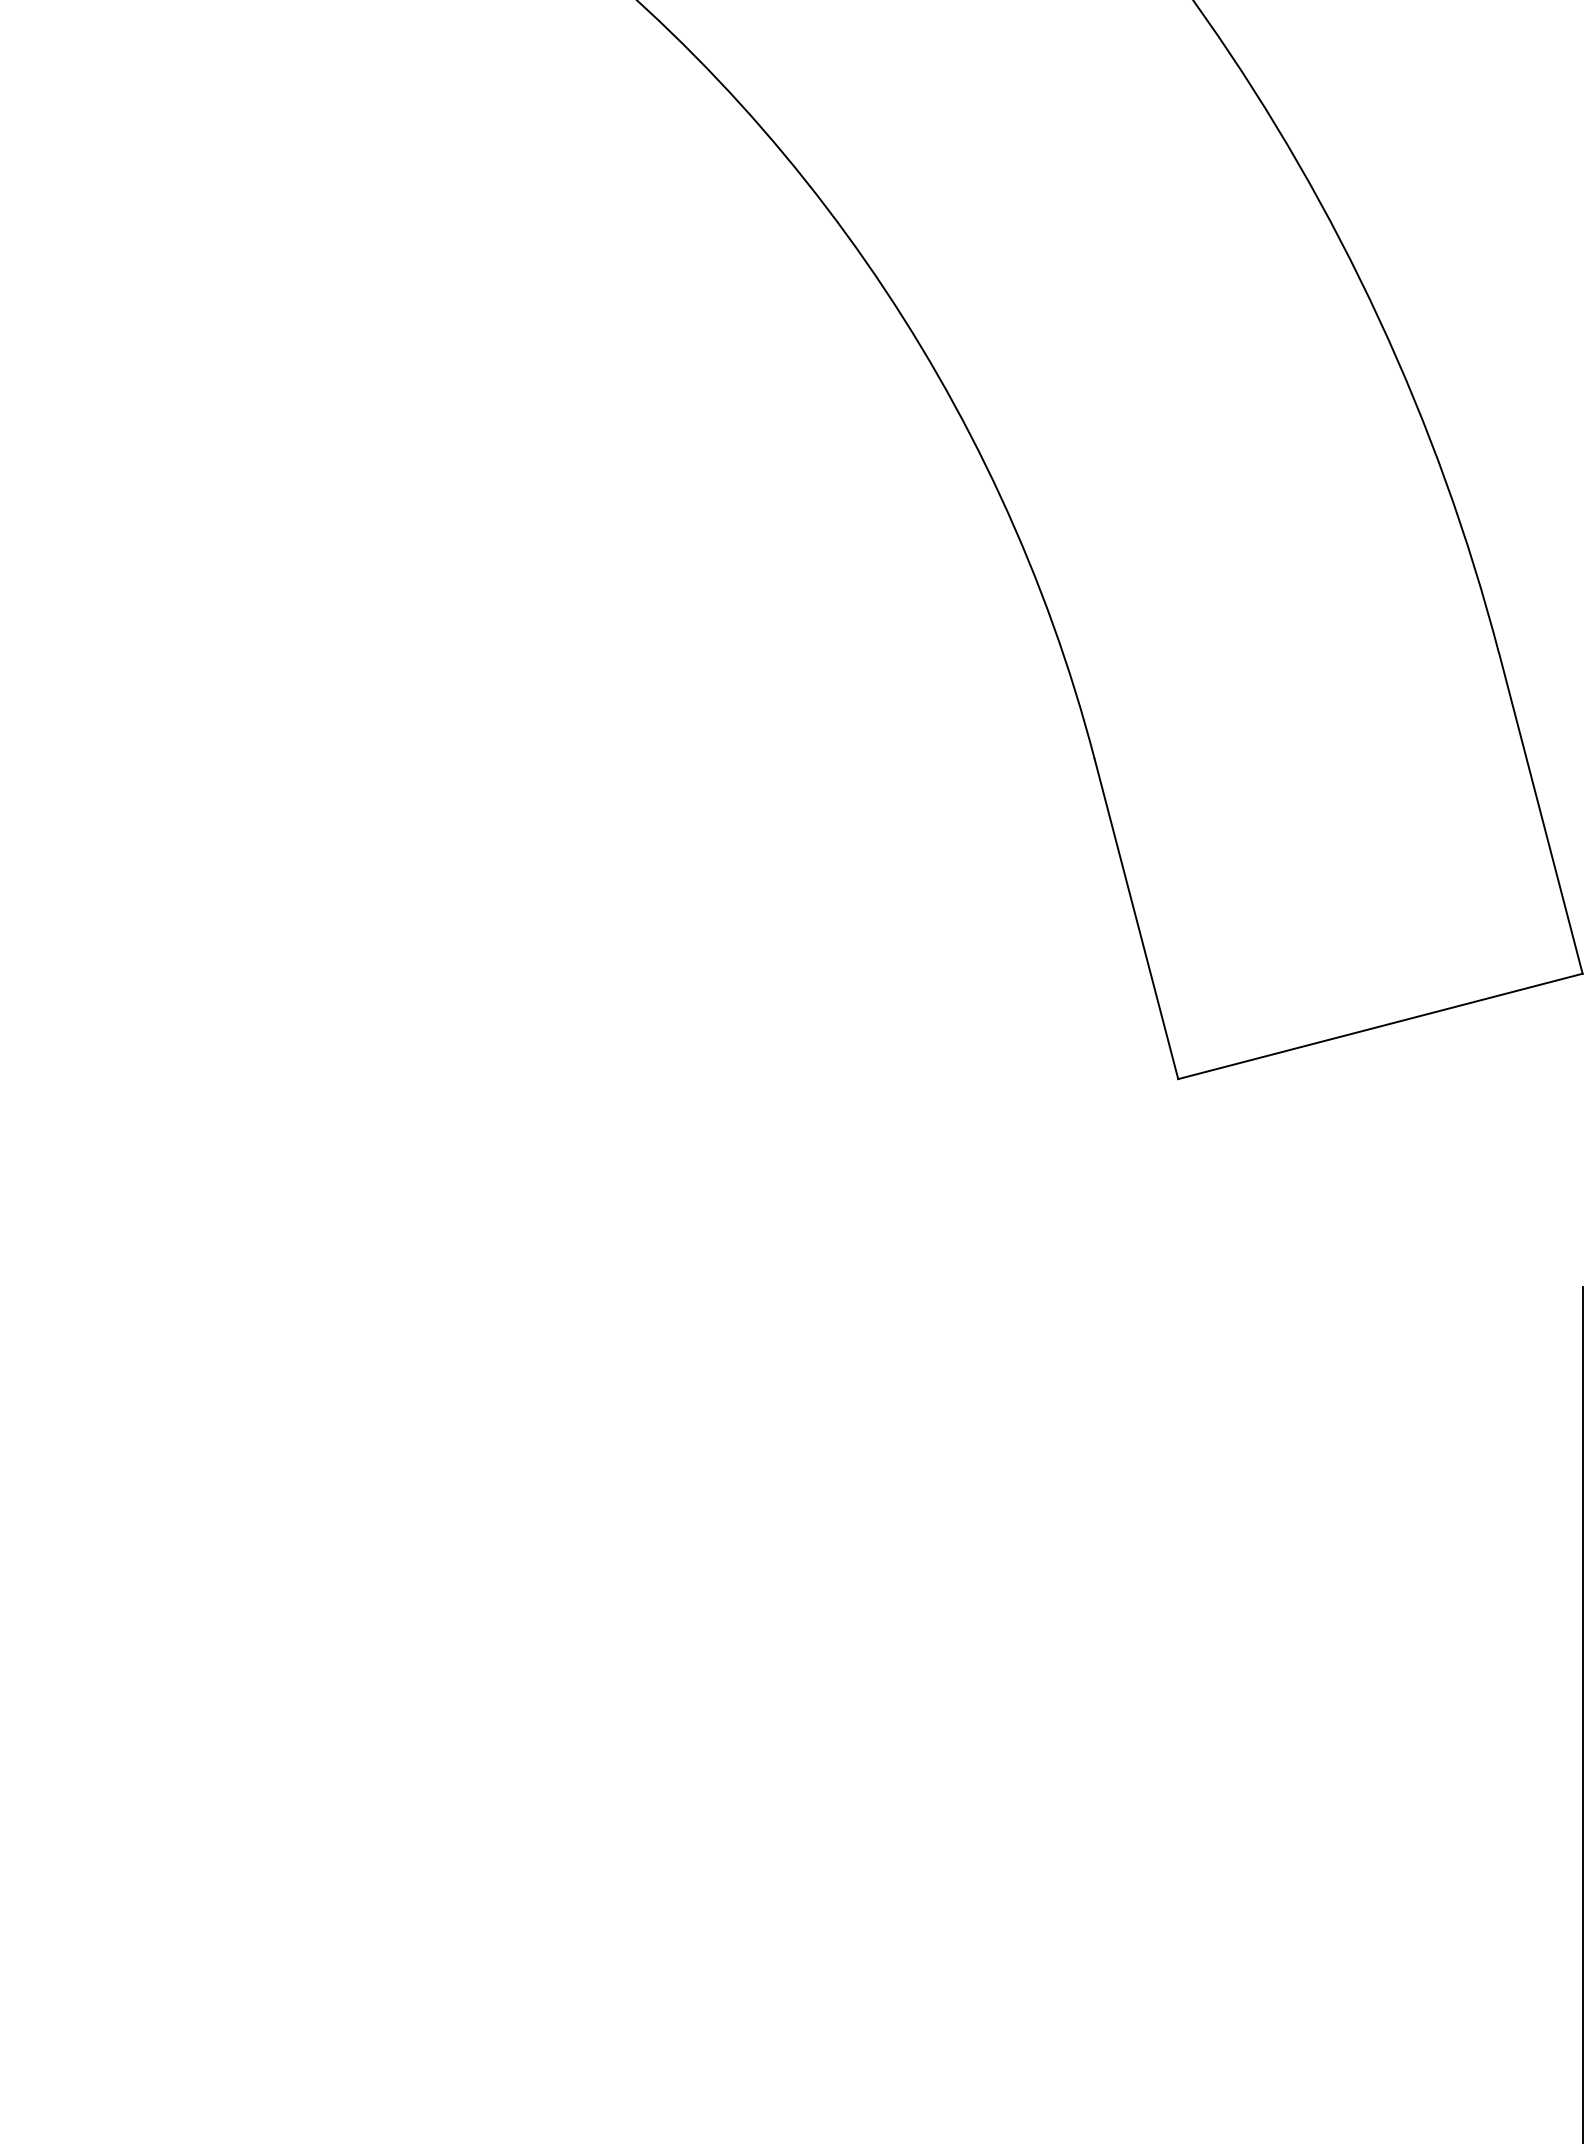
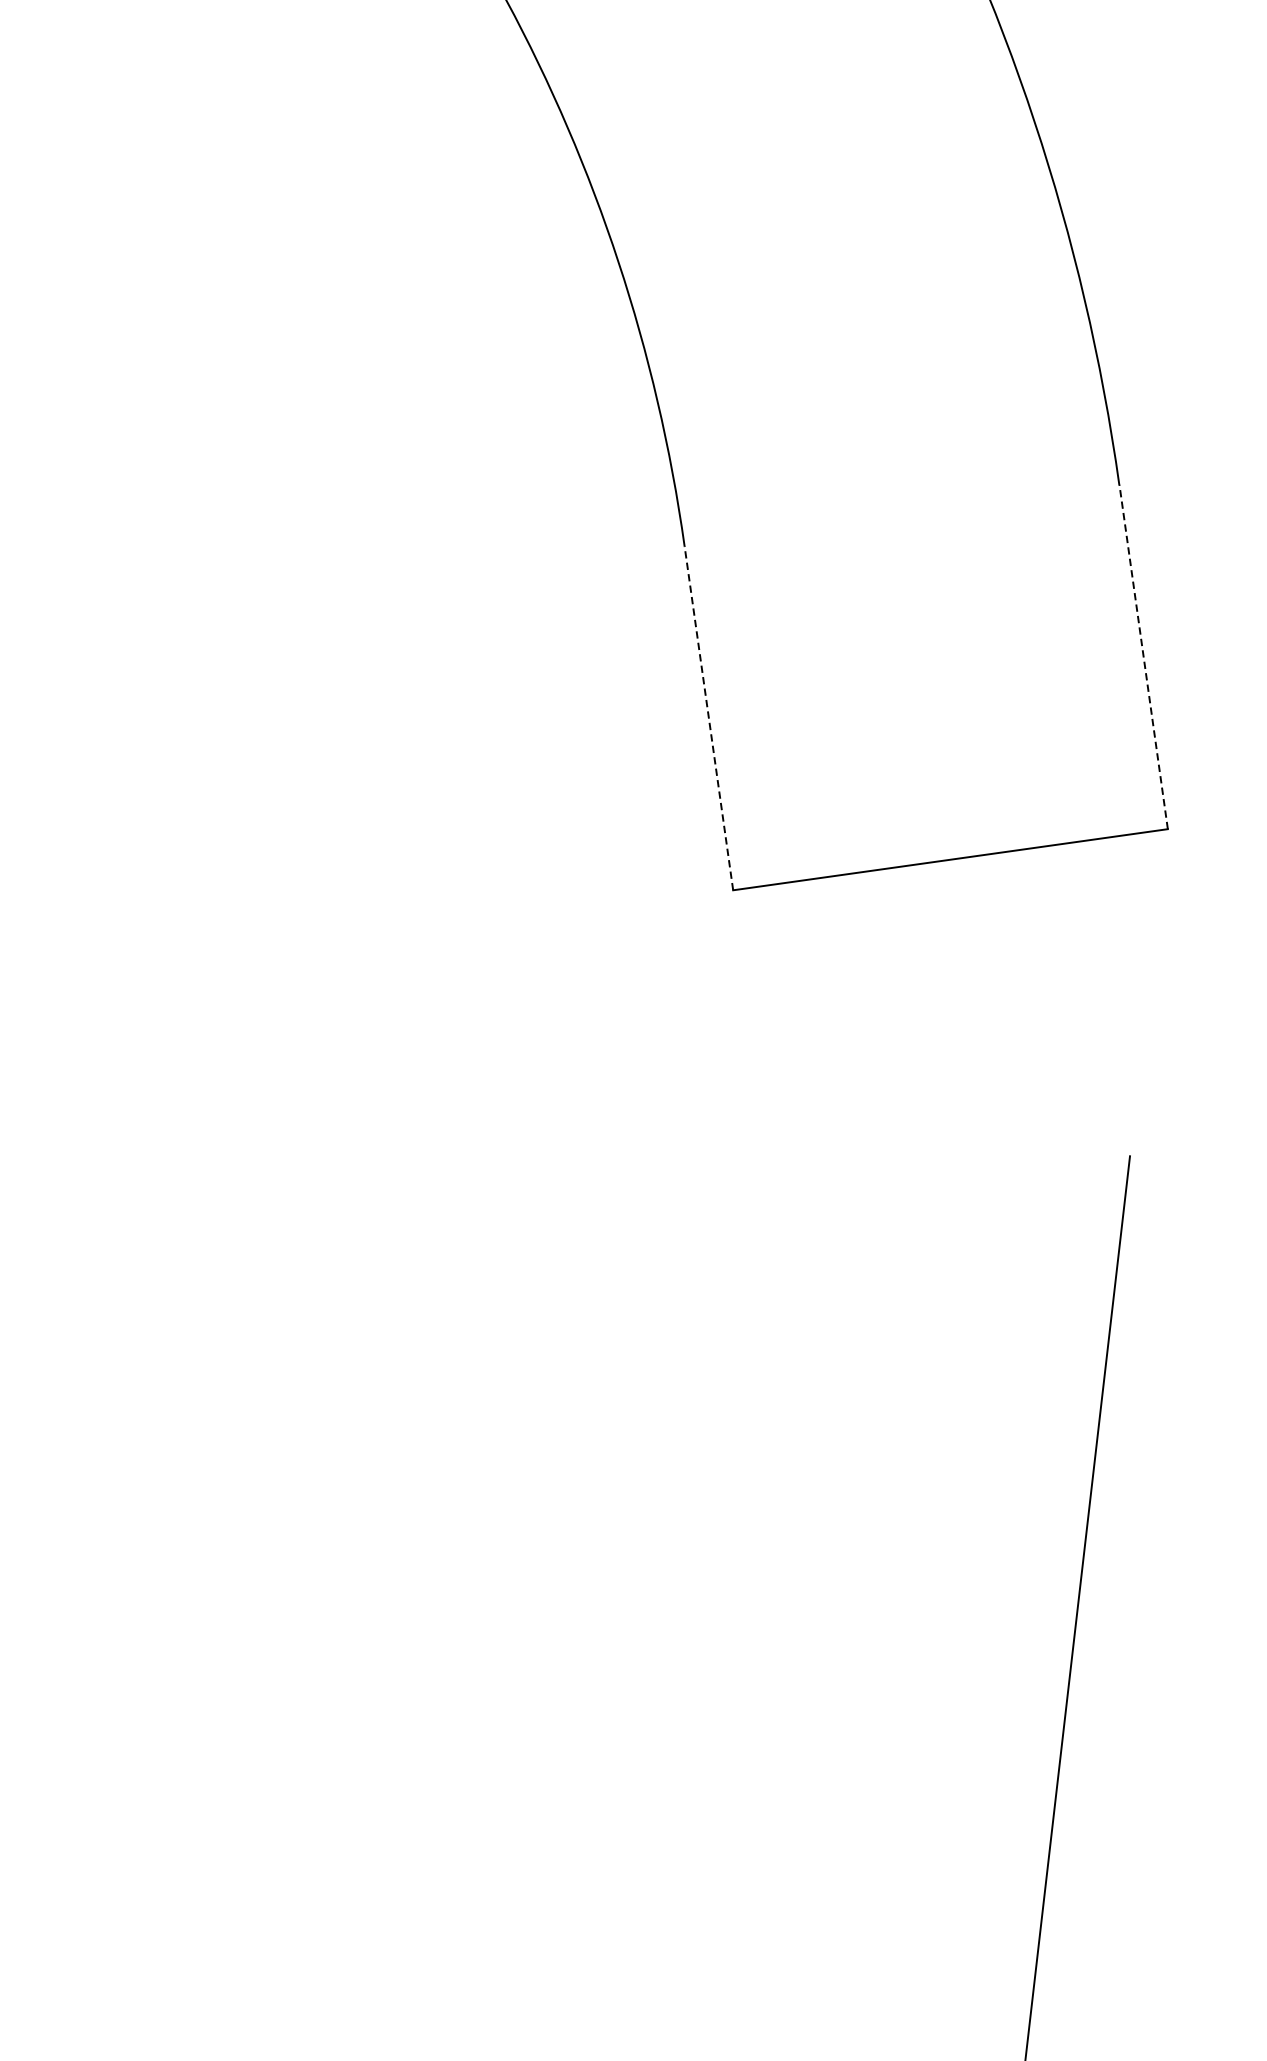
line: (1540, 813) -> (1143, 656), solid -> dashed
line: (1136, 918) -> (709, 717), solid -> dashed

